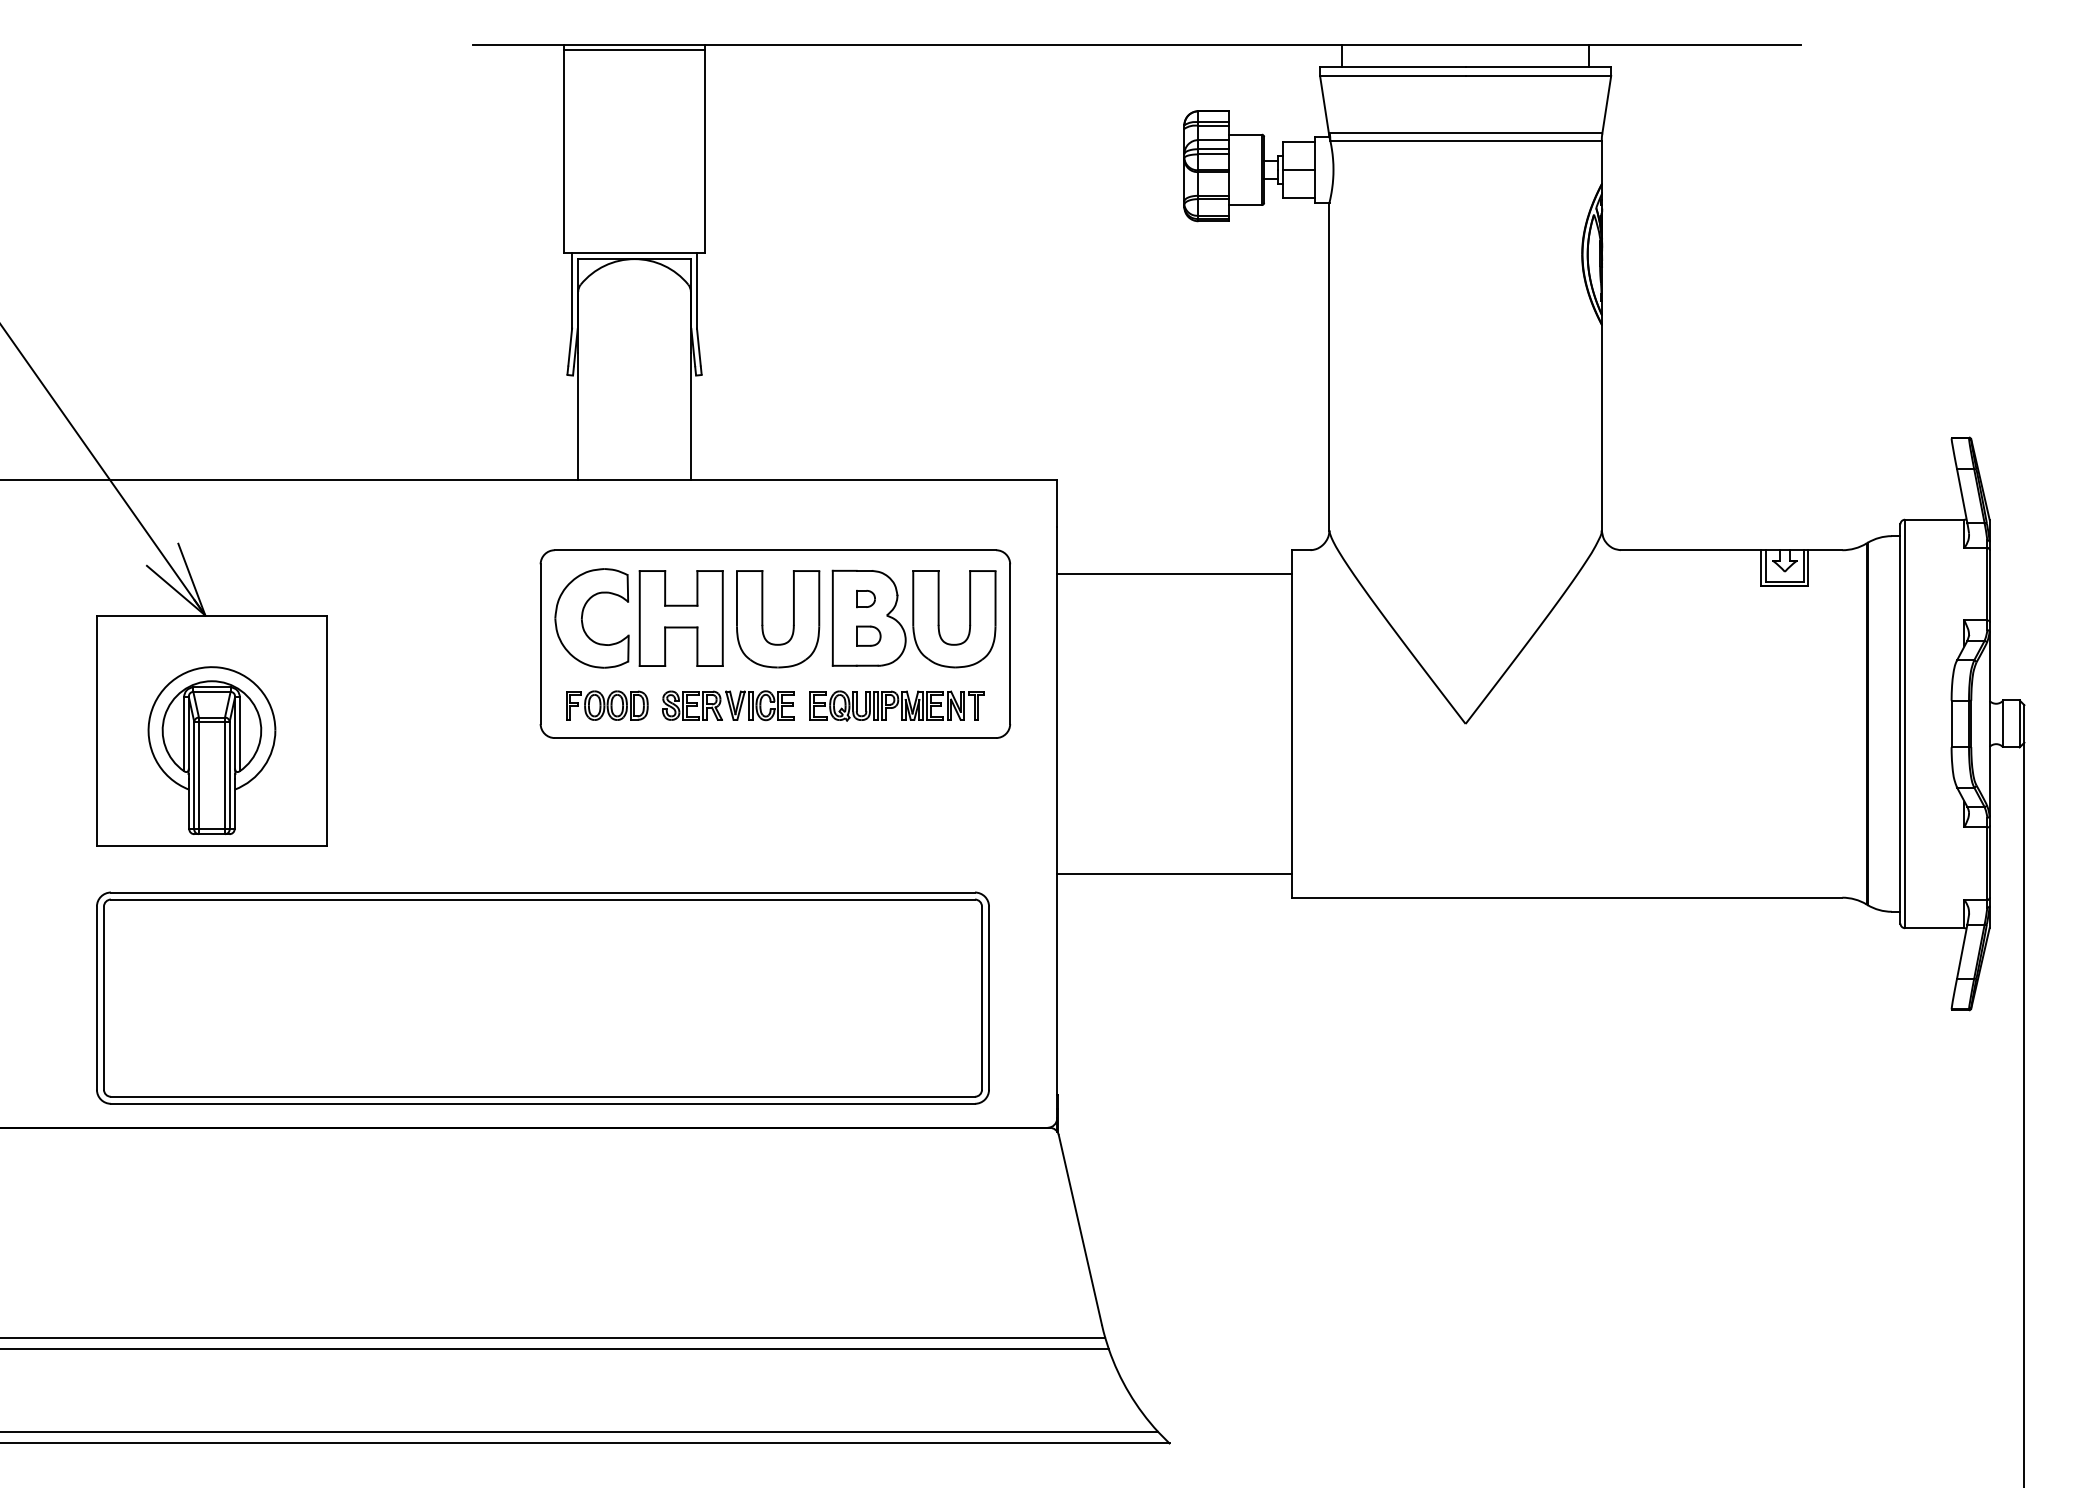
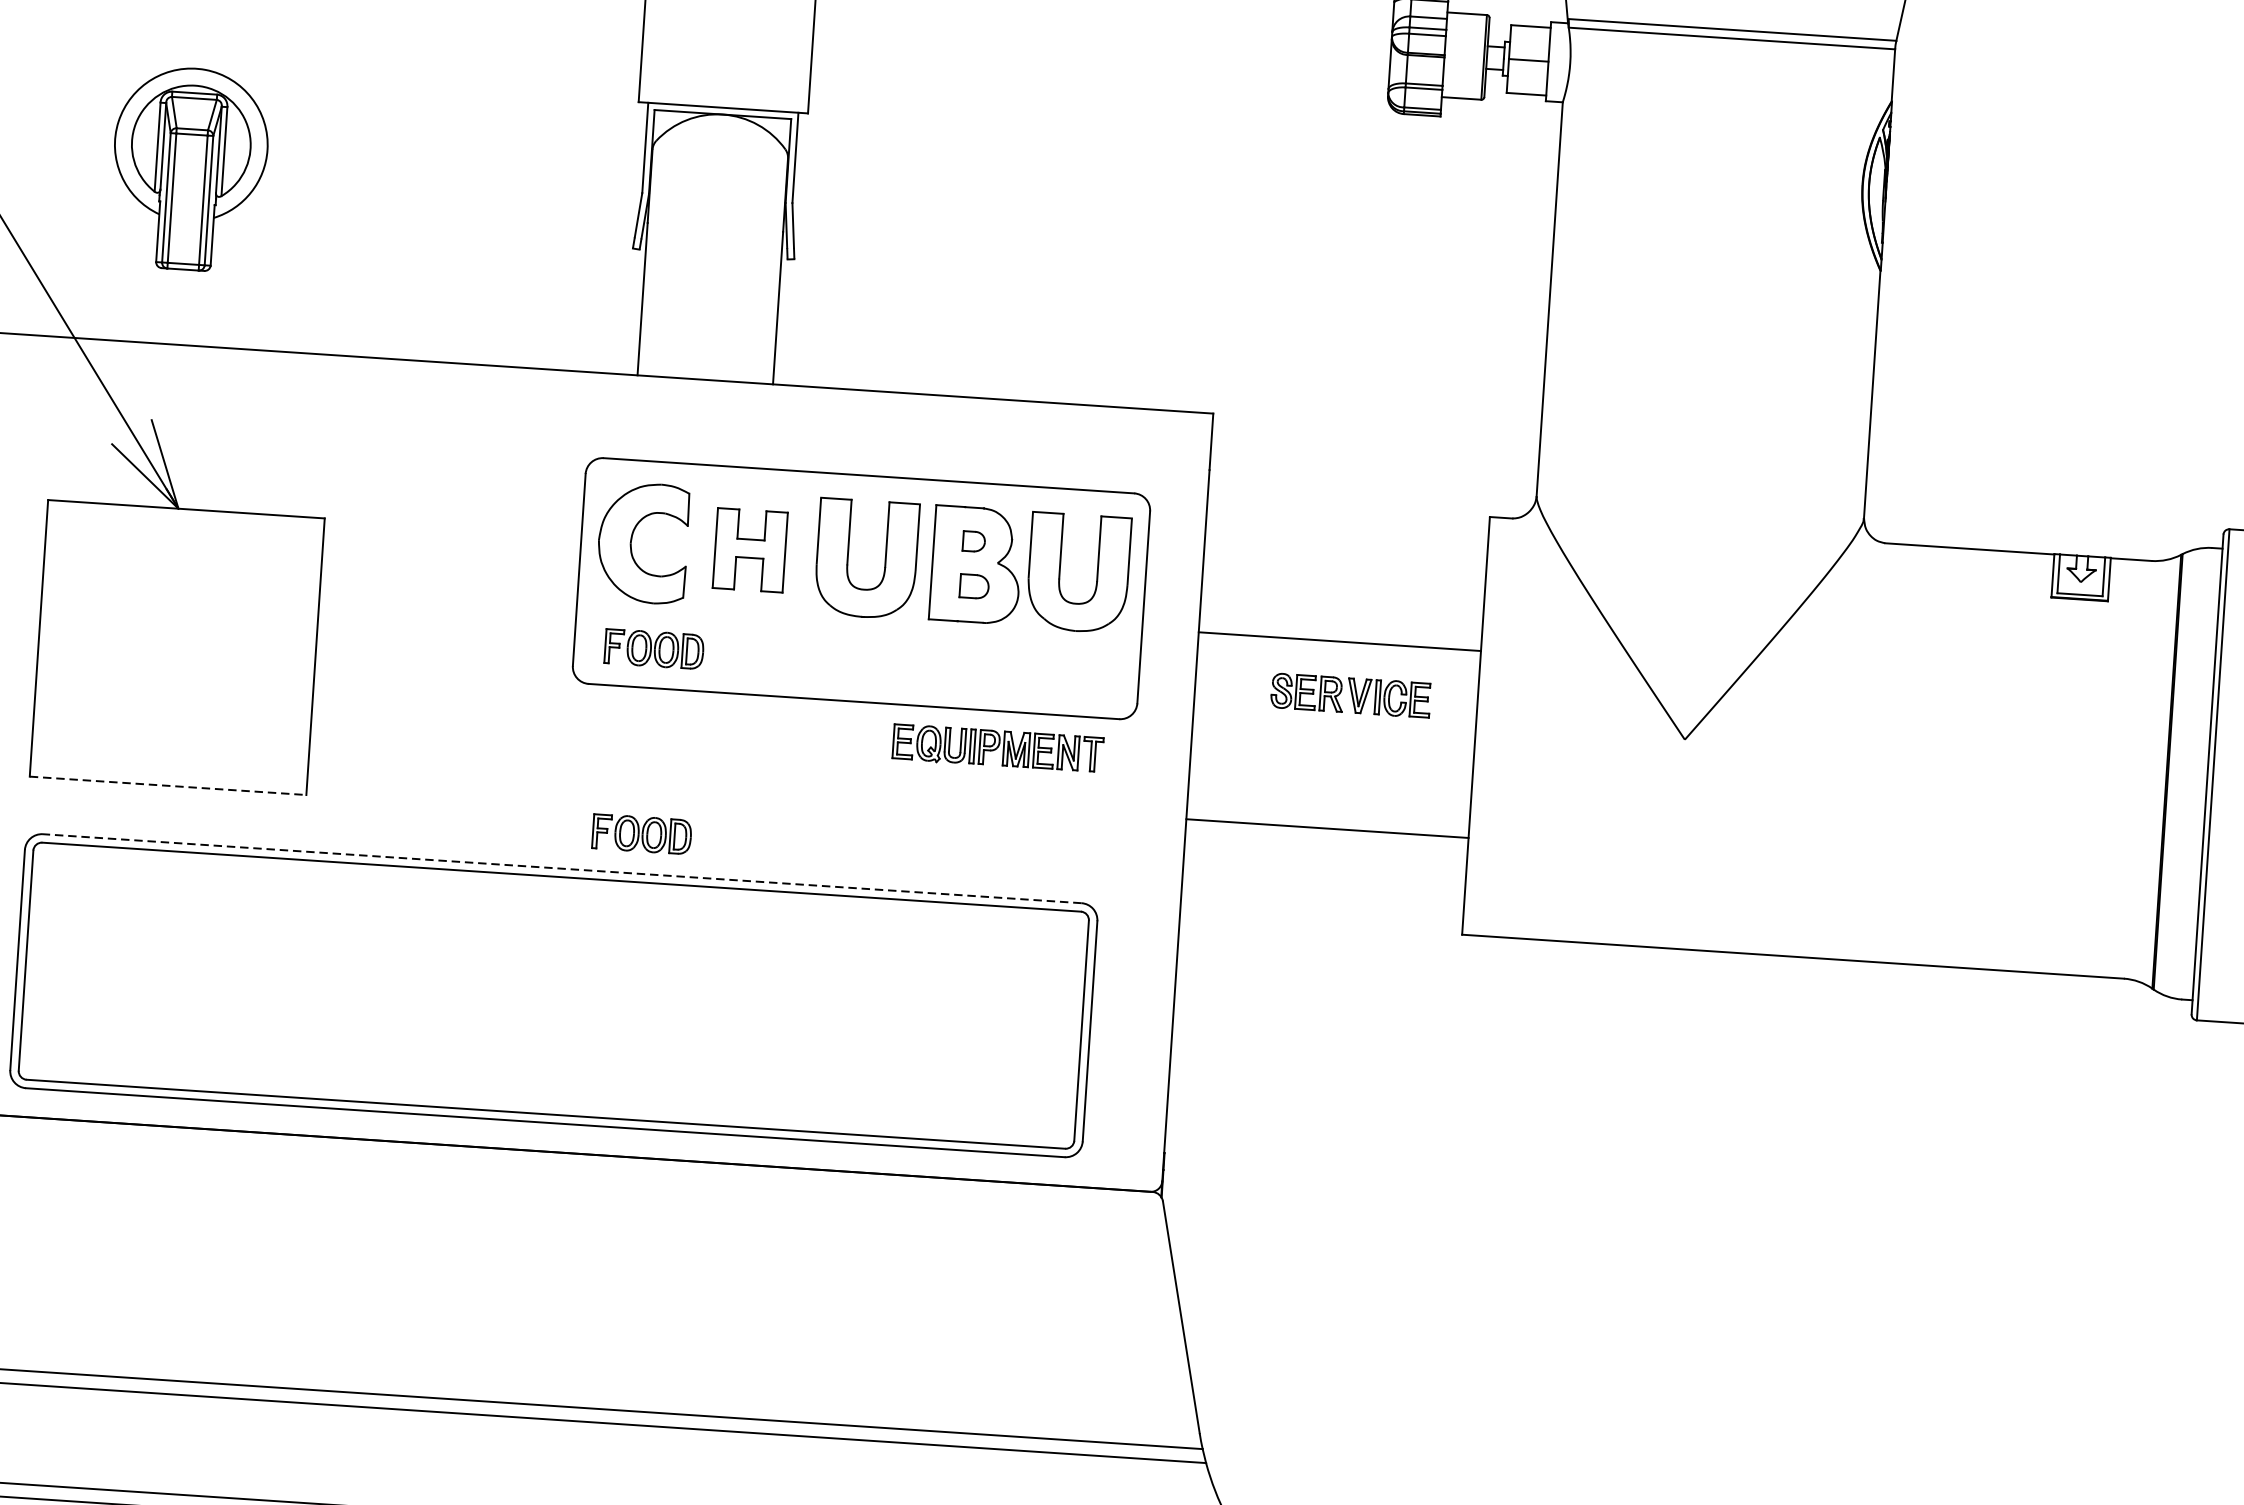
line: (1174, 573) -> (1339, 641), moved
part: (680, 618) -> (749, 550), size x0.7
part: (728, 705) -> (1350, 695), moved
part: (896, 705) -> (997, 747), moved
part: (211, 750) -> (189, 168), moved
line: (212, 845) -> (168, 785), solid -> dashed
part: (607, 859) -> (642, 834), added
line: (1174, 874) -> (1327, 828), moved
line: (543, 892) -> (562, 868), solid -> dashed

